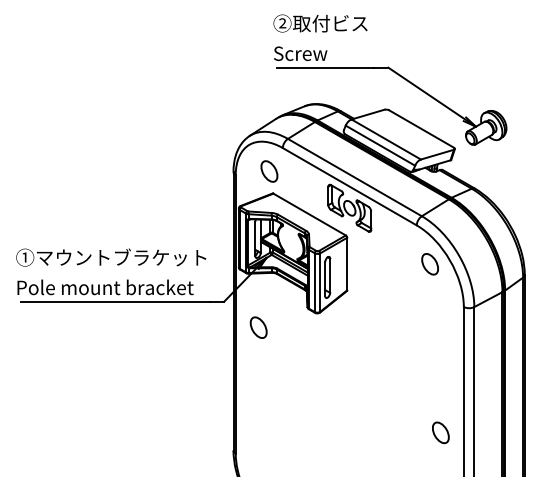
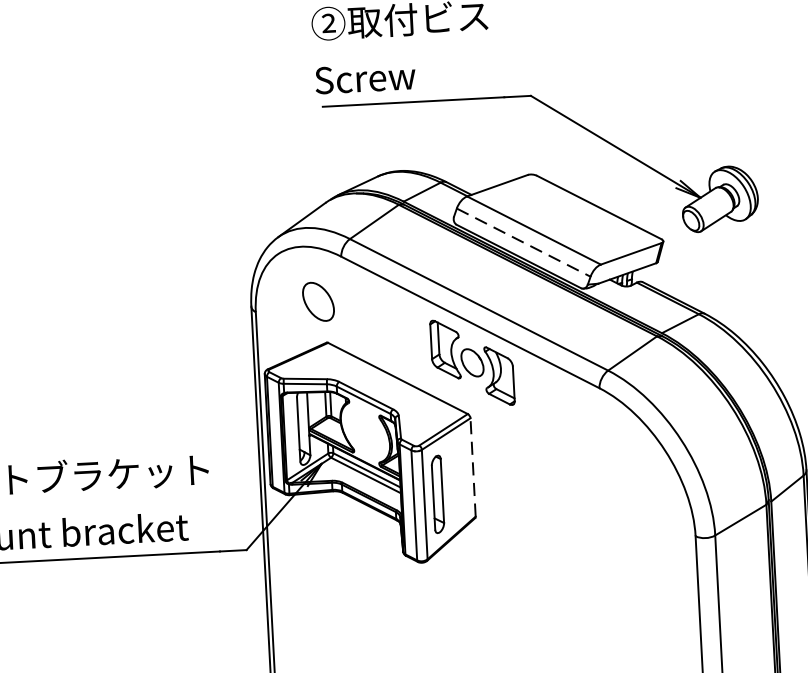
line: (380, 145) -> (523, 242), solid -> dashed
line: (347, 263) -> (473, 466), solid -> dashed
part: (429, 264) -> (627, 460), removed
part: (258, 327) -> (313, 594), removed

